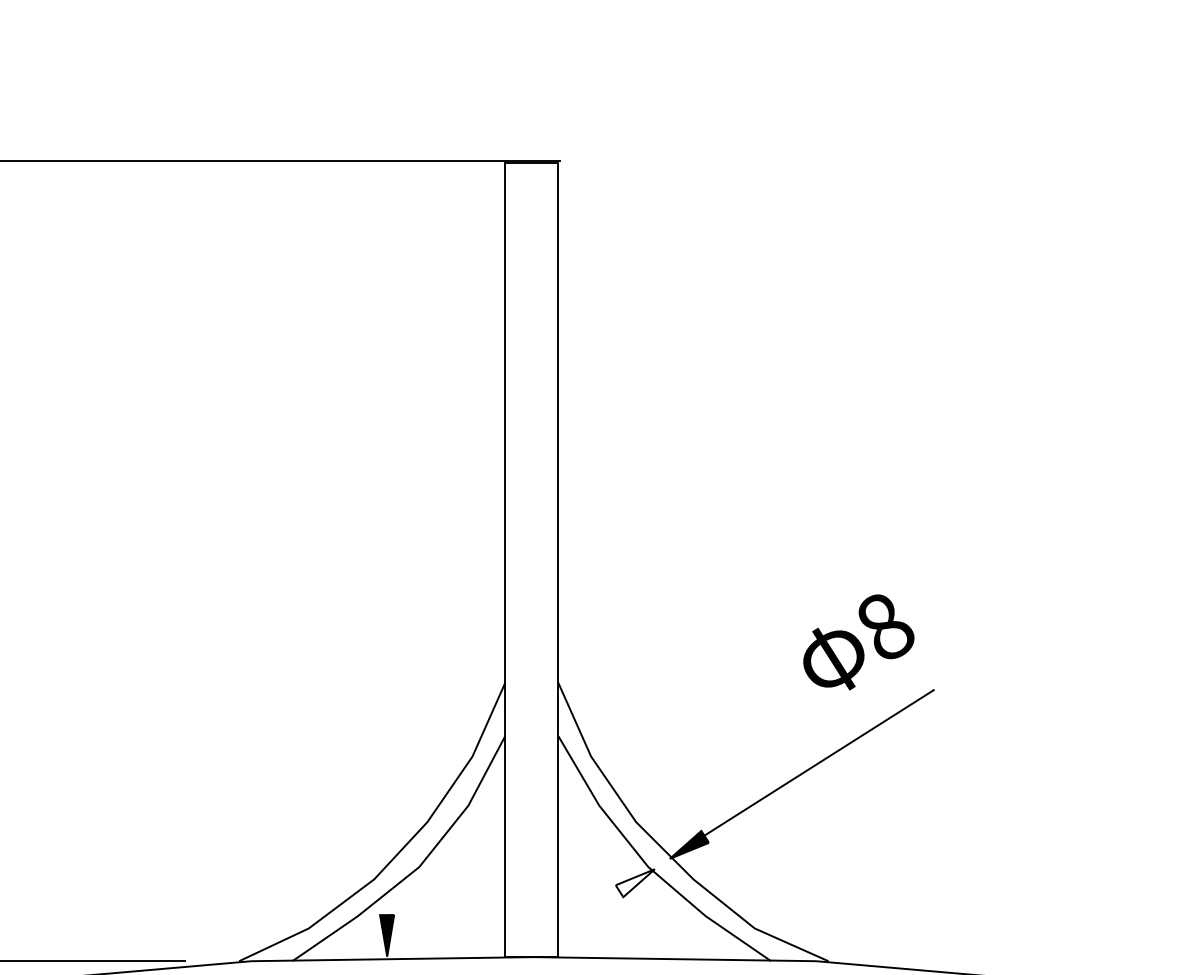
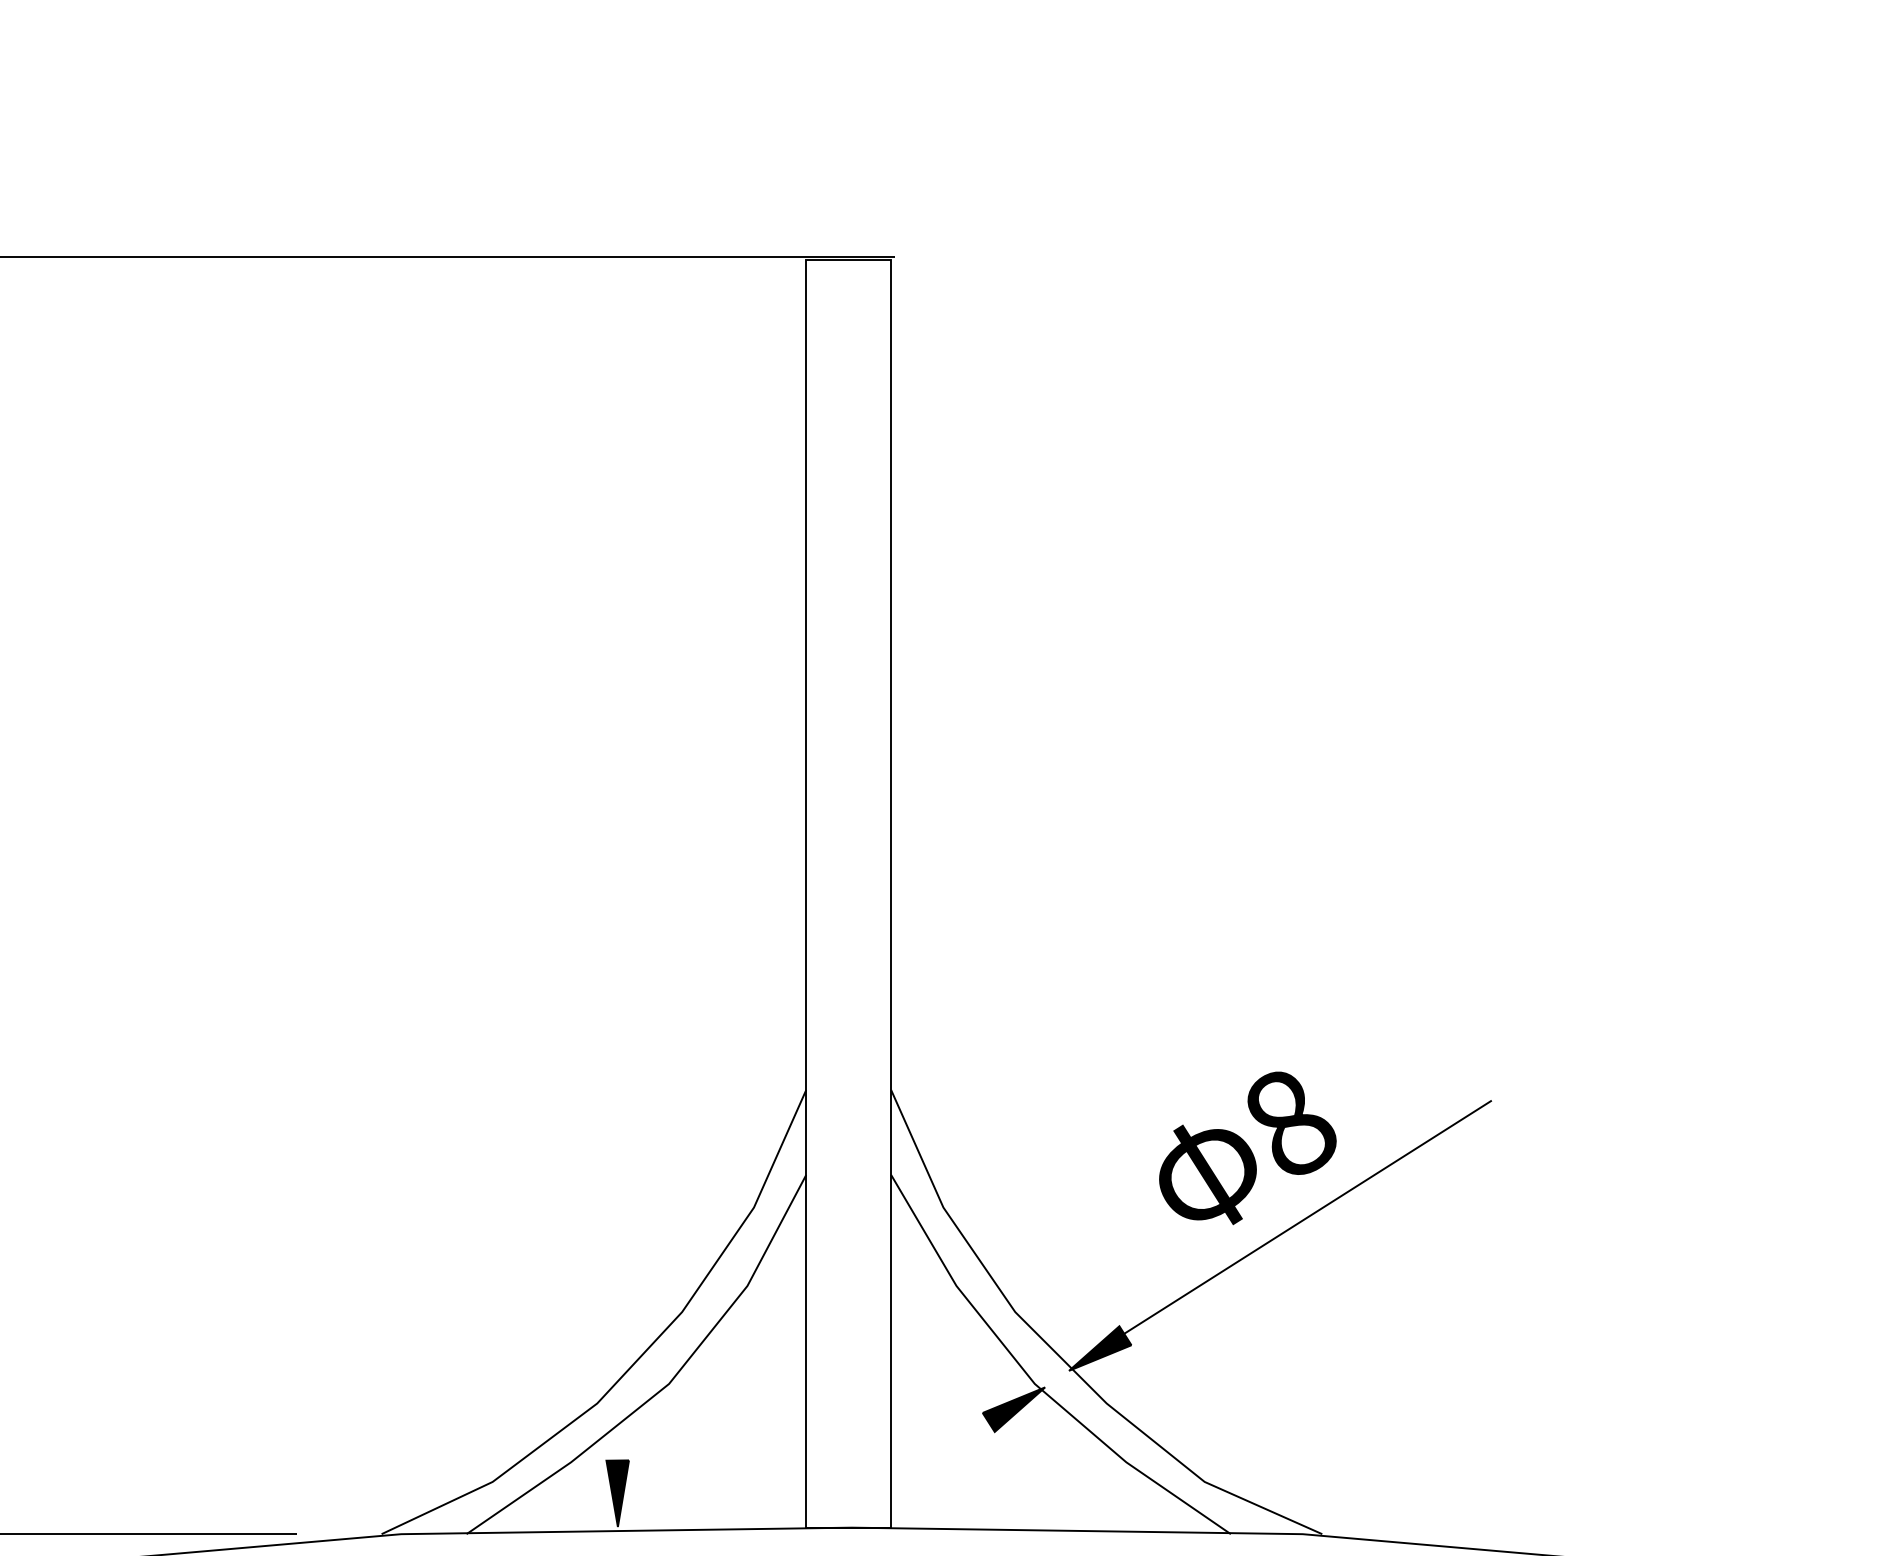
text: (858, 642) -> (1247, 1148), moved
fill: (634, 883) -> (1012, 1410), added

